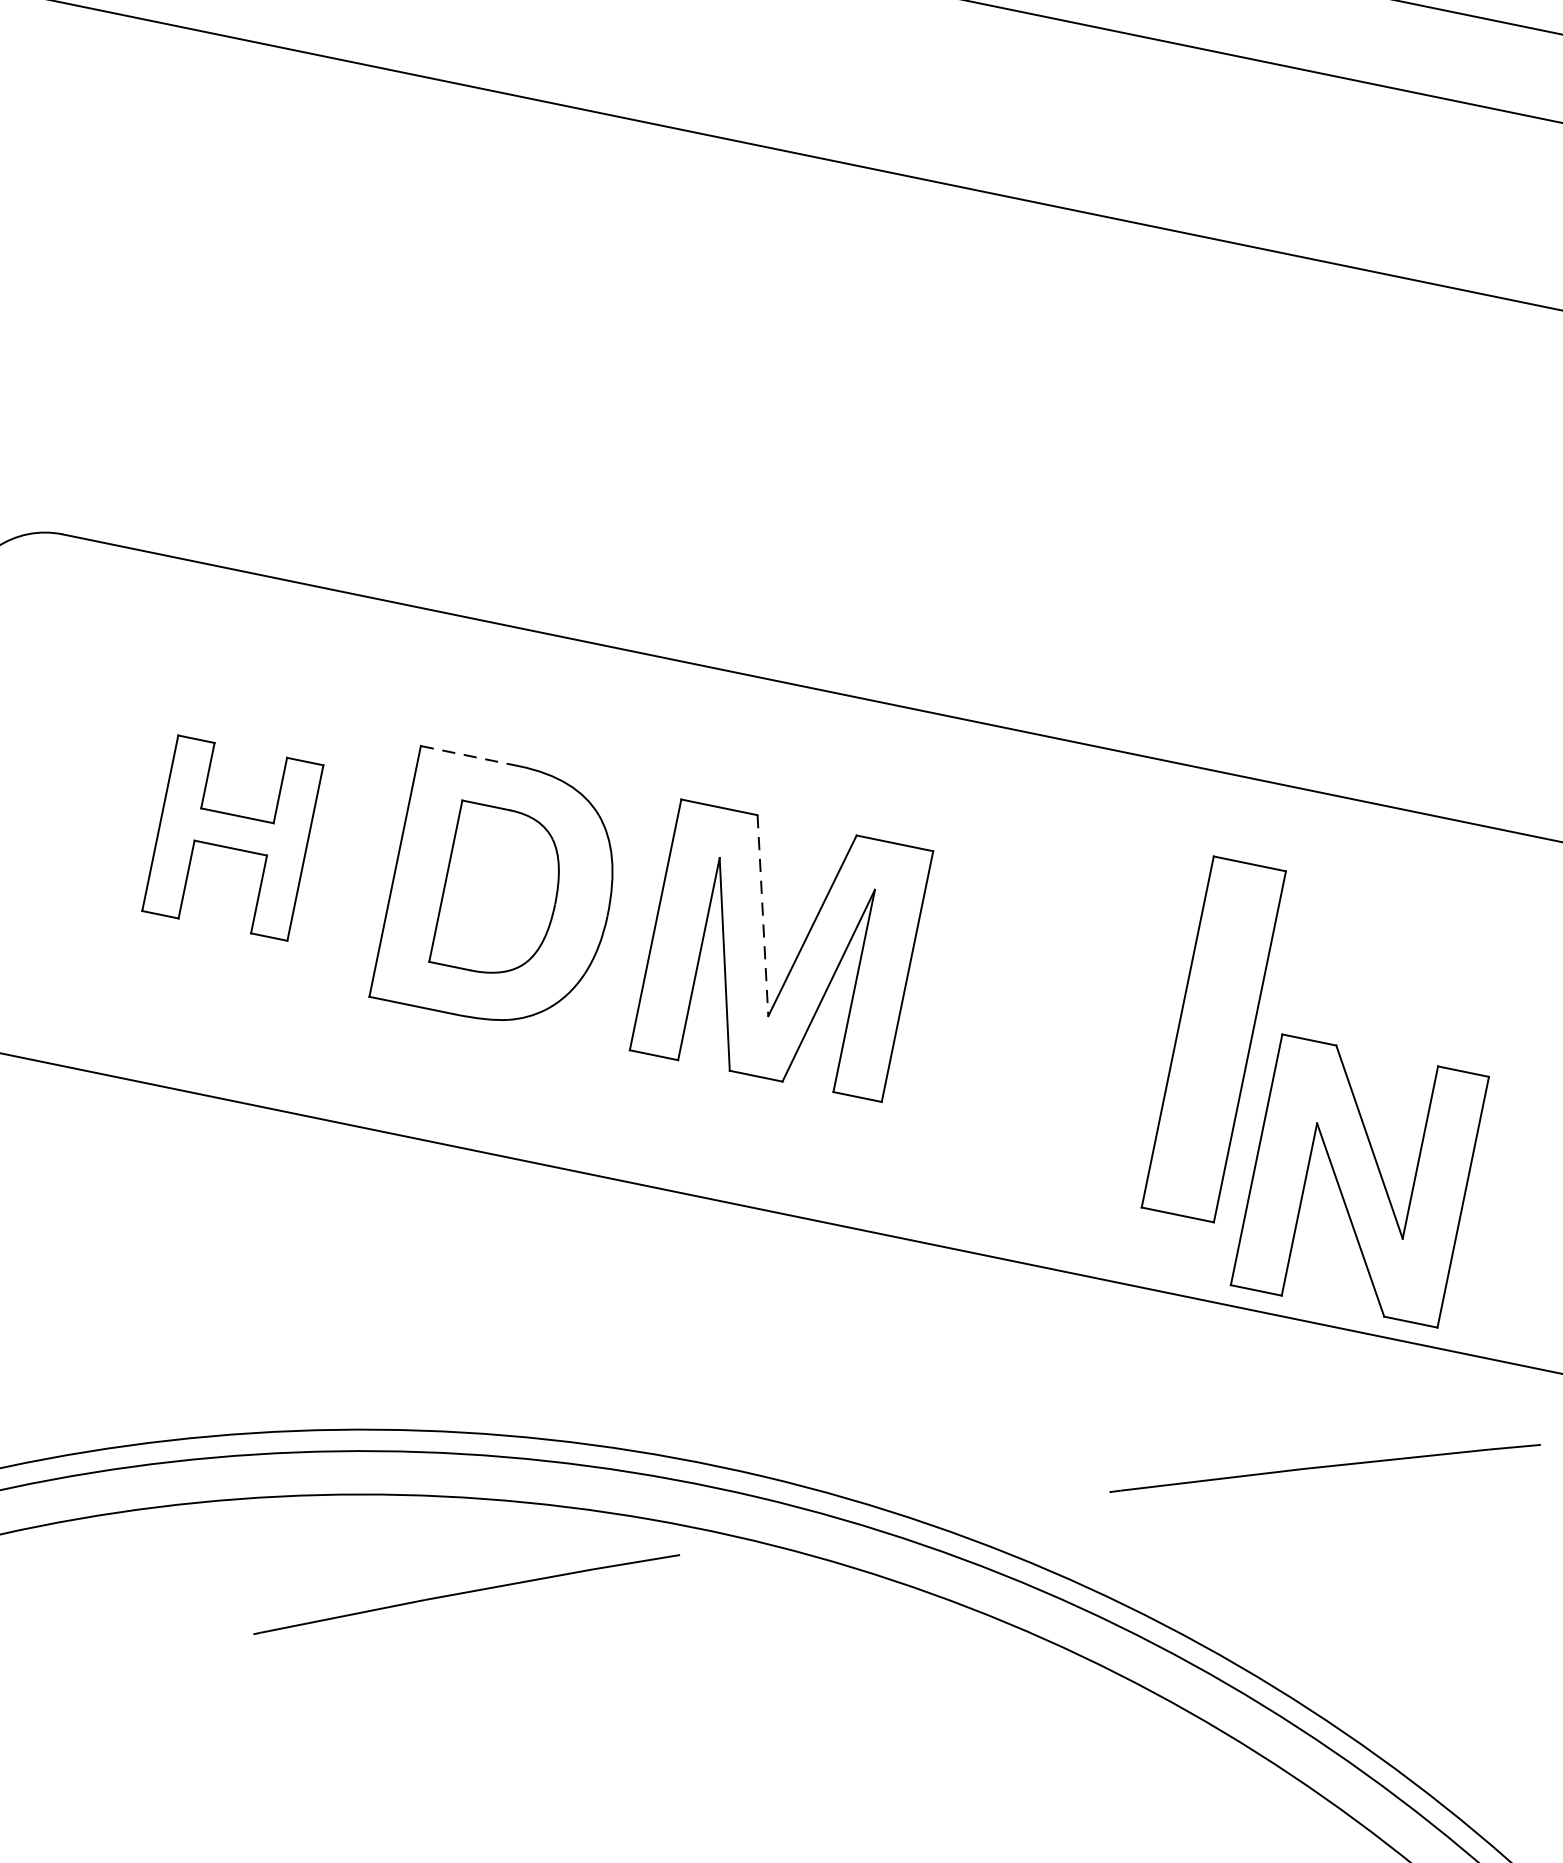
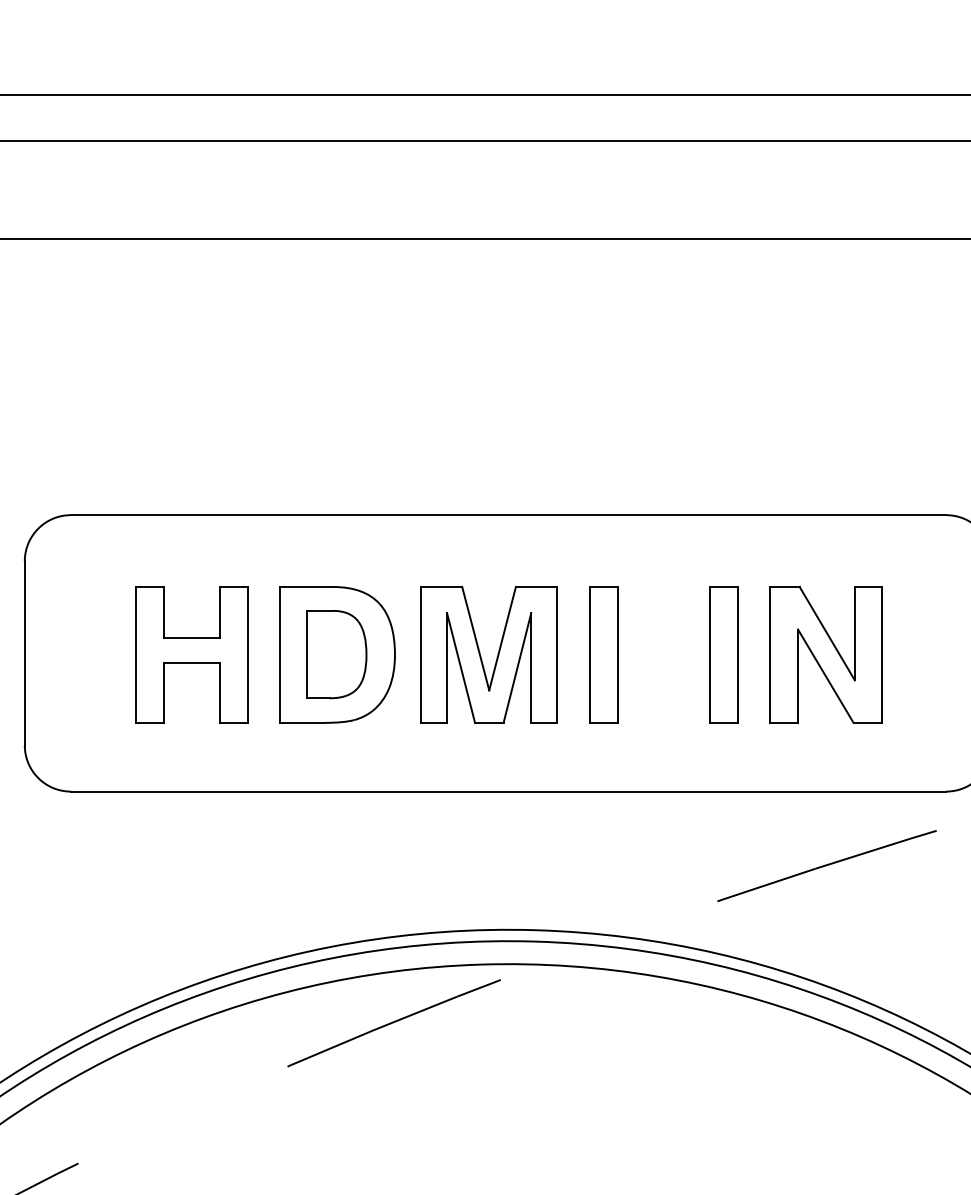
line: (470, 755) -> (306, 586), dashed -> solid
part: (232, 837) -> (191, 654), size x1.43
line: (762, 917) -> (475, 639), dashed -> solid
part: (992, 993) -> (603, 654), added
part: (1214, 1038) -> (723, 654), size x0.71
part: (1358, 1179) -> (825, 654), moved

